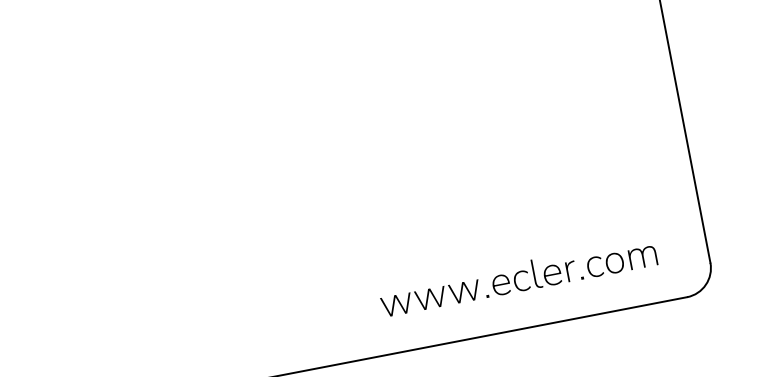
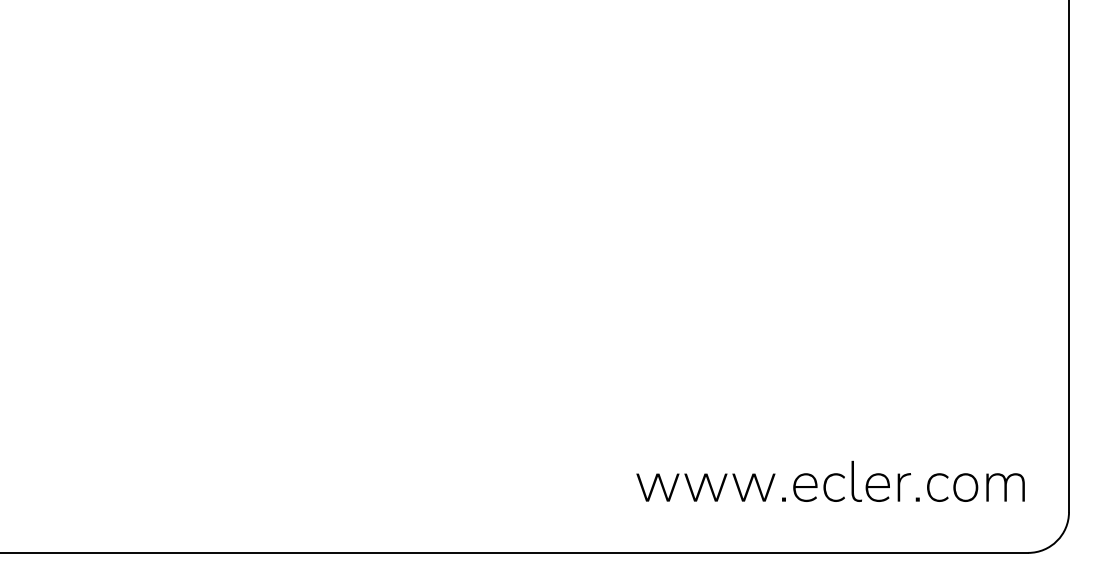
text: (518, 276) -> (830, 480), moved

